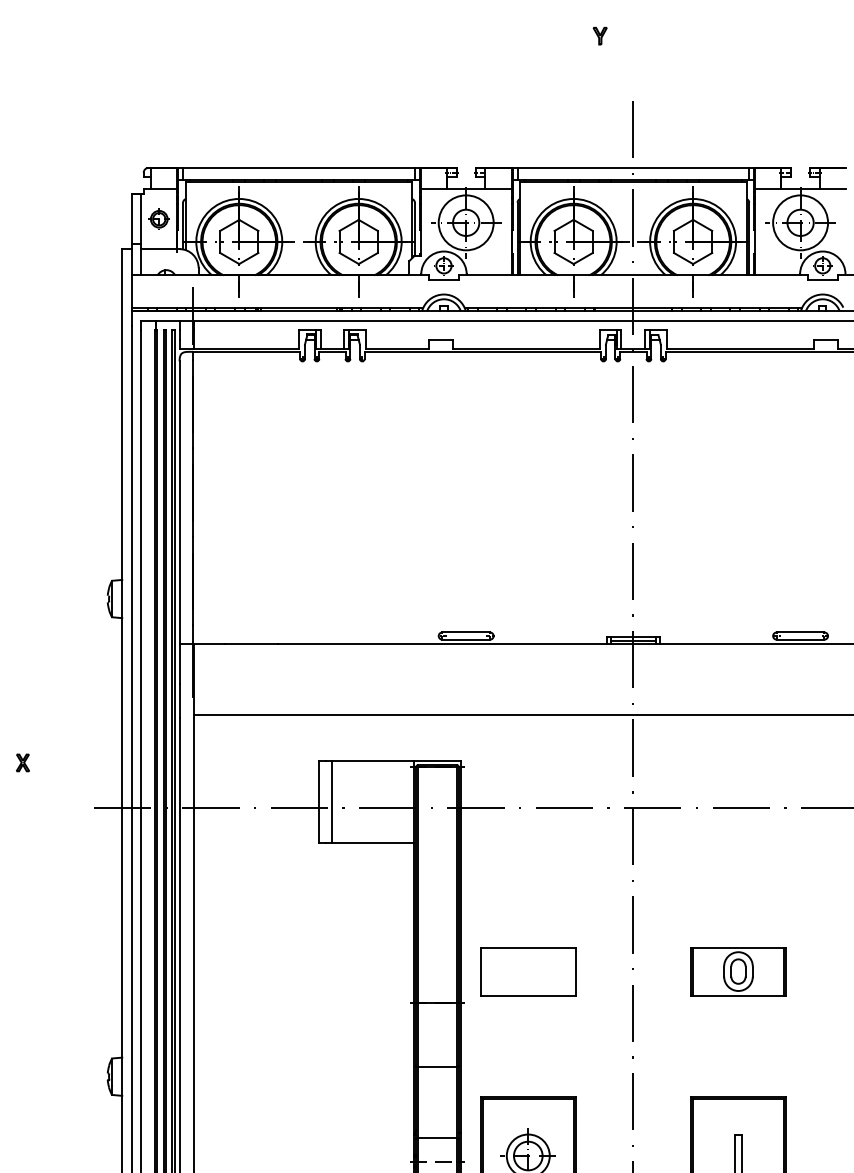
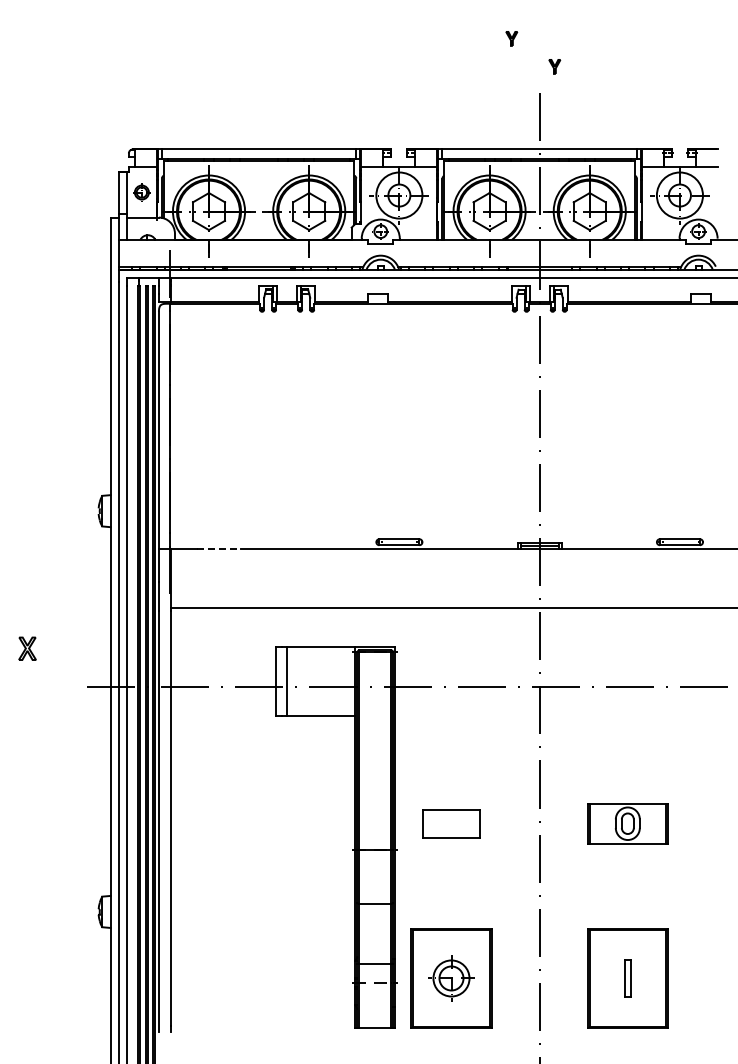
part: (651, 69) -> (554, 66), added
line: (251, 644) -> (219, 549), solid -> dashed
part: (22, 762) -> (27, 648), size x1.6
part: (528, 971) -> (451, 823), size x0.7

